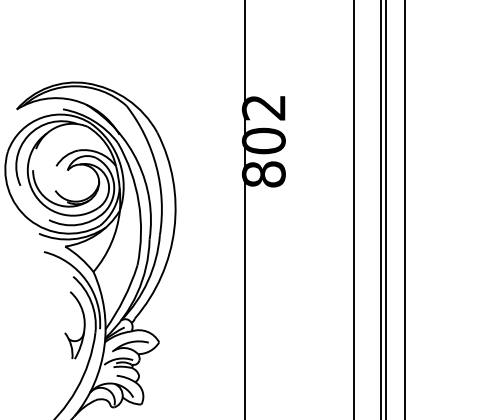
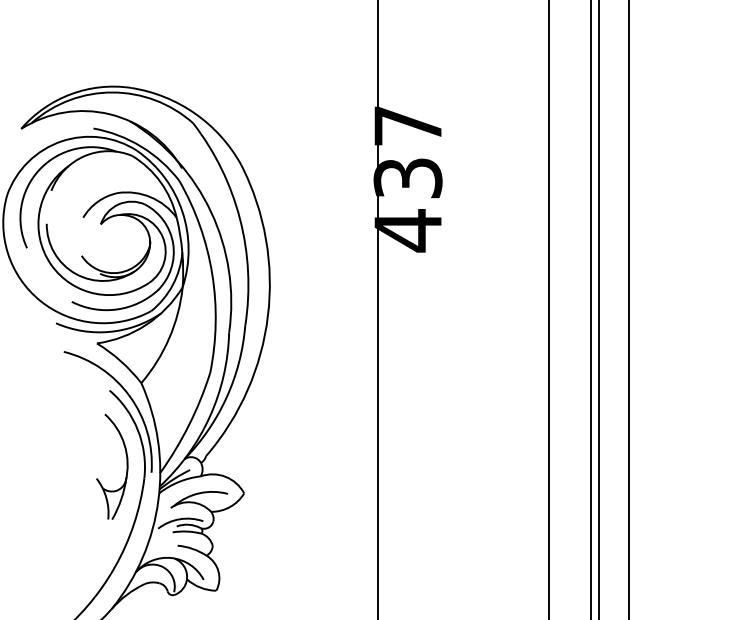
text: (263, 141) -> (407, 178), 802 -> 437

